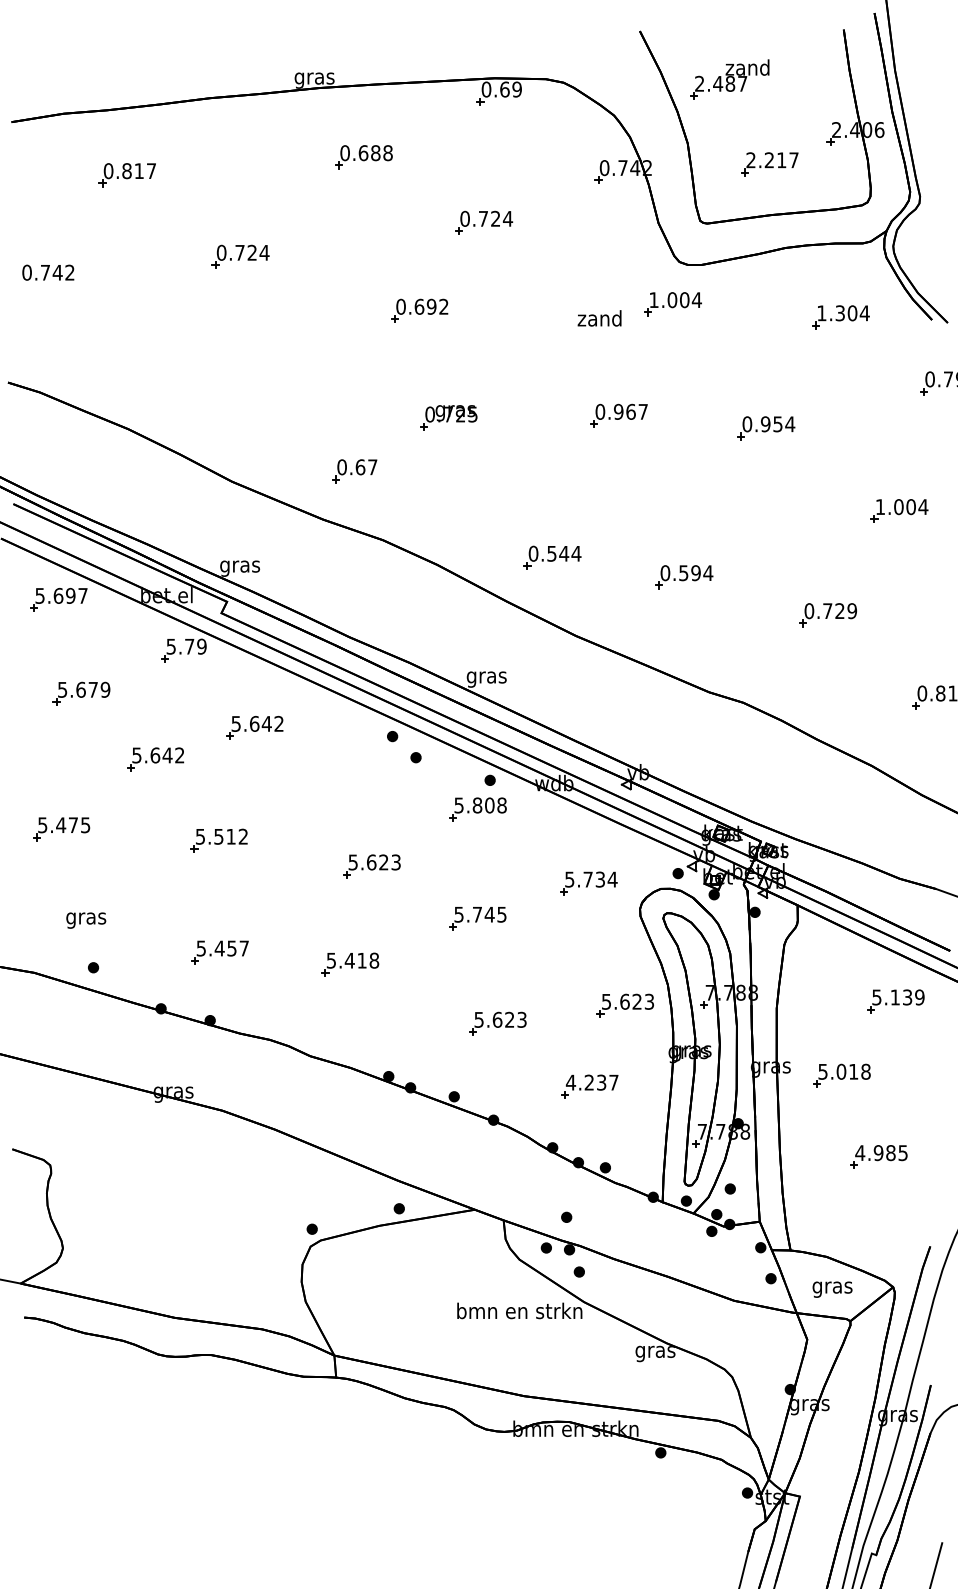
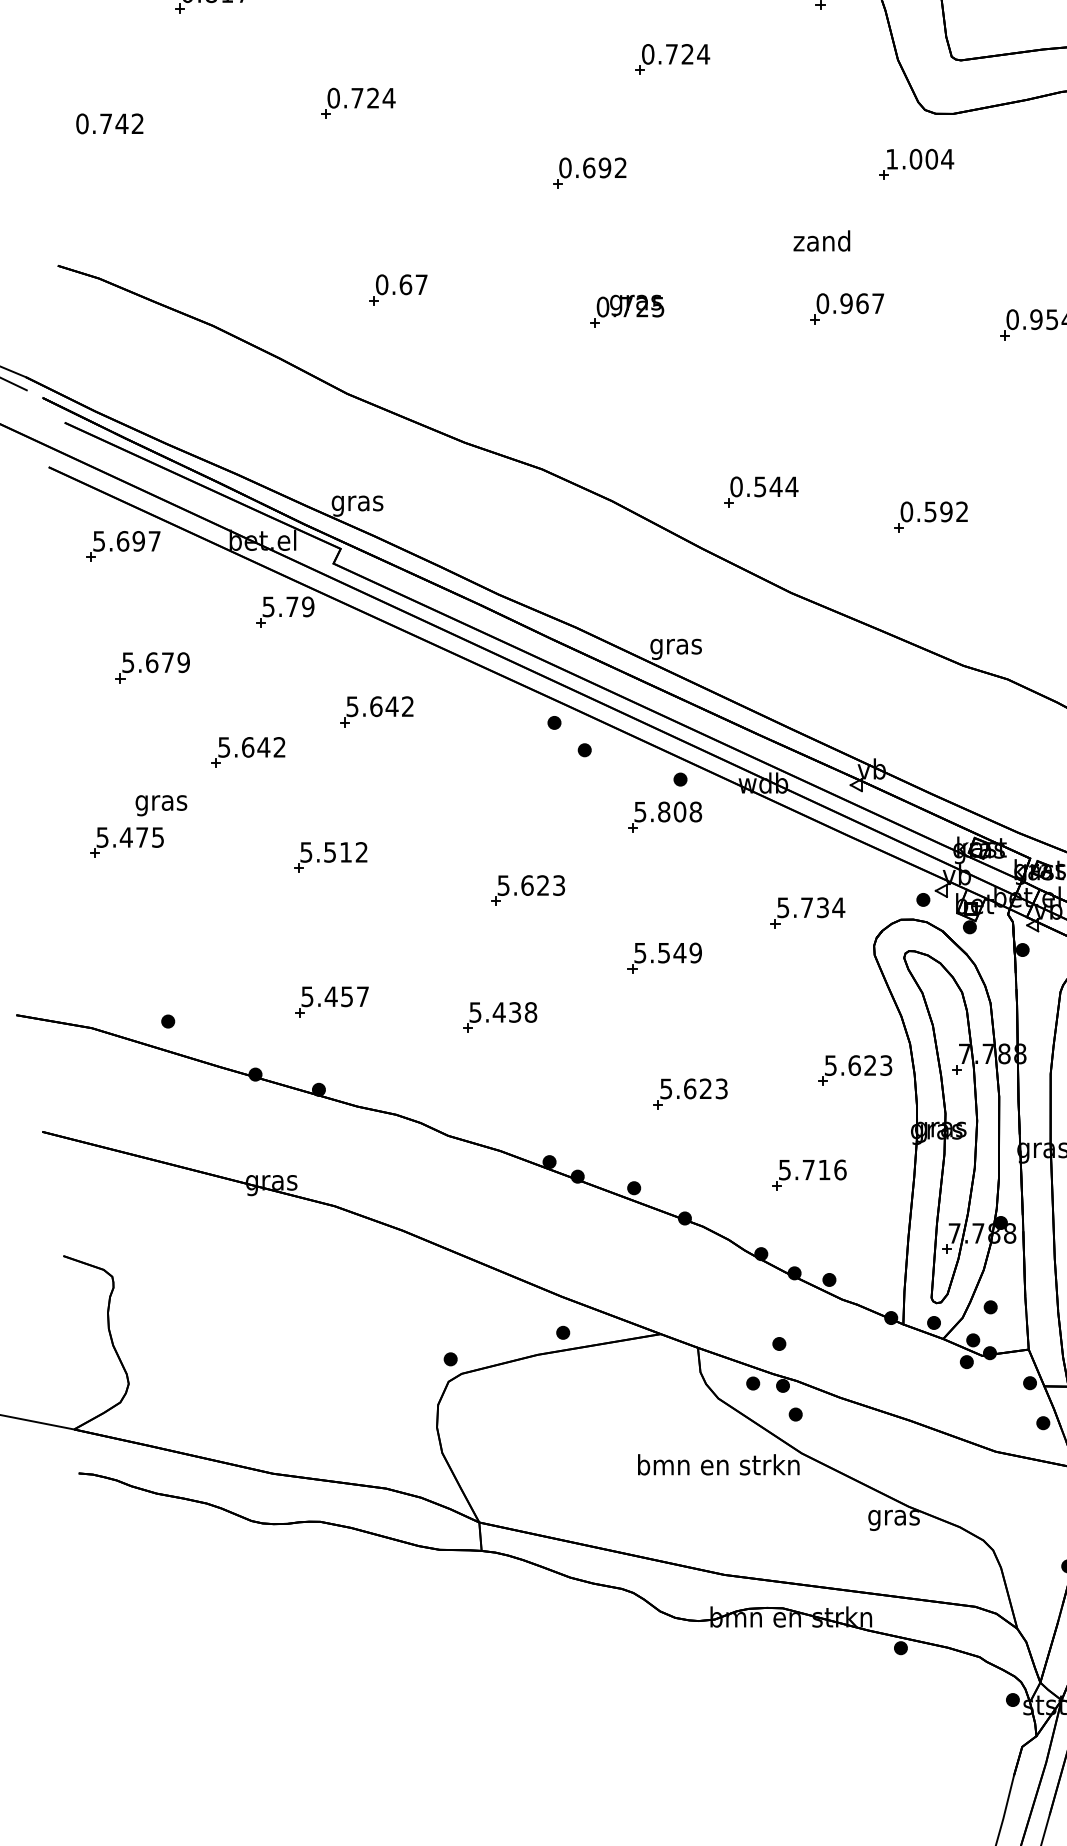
text: (599, 318) -> (821, 241), moved
part: (354, 471) -> (398, 290), moved
text: (708, 572) -> (962, 511), 0.594 -> 0.592
text: (489, 914) -> (679, 952), 5.745 -> 5.549
text: (86, 920) -> (161, 805), moved
text: (361, 960) -> (514, 1012), 5.418 -> 5.438
text: (591, 1082) -> (811, 1169), 4.237 -> 5.716

